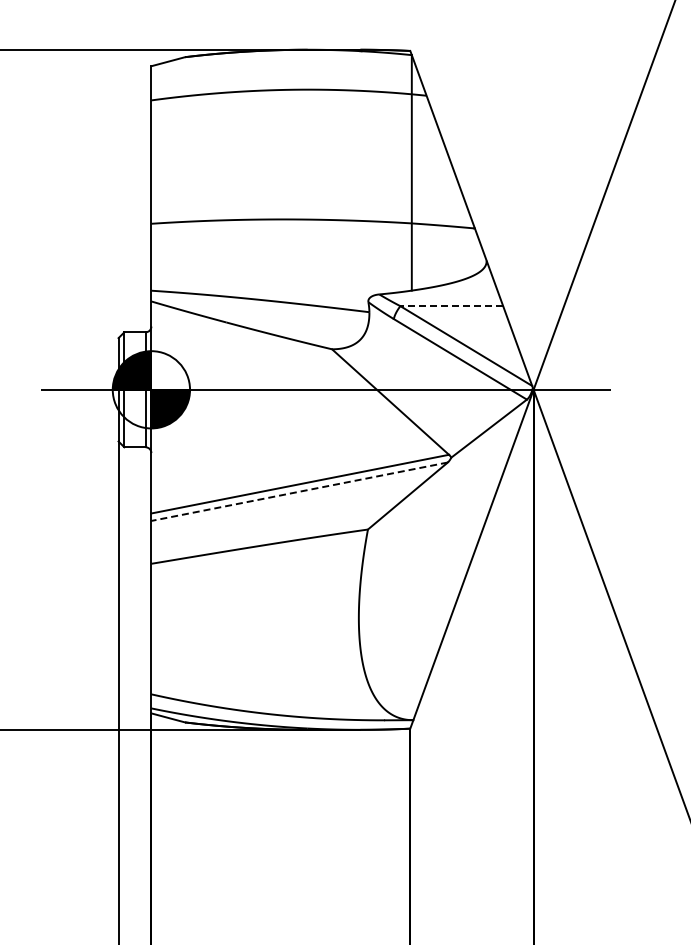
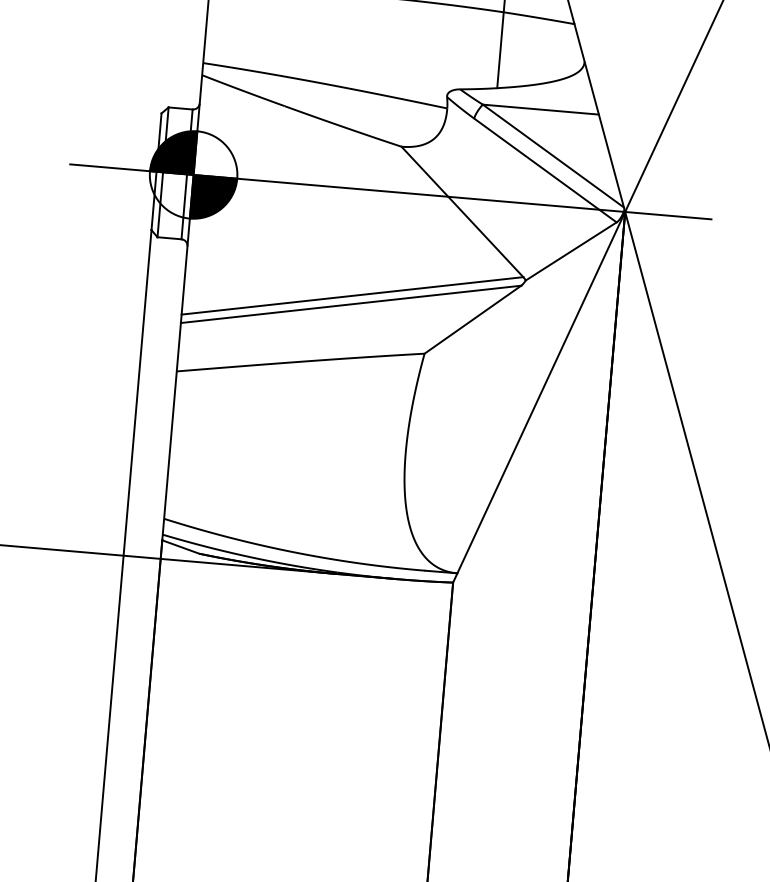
line: (451, 306) -> (540, 109), dashed -> solid
line: (299, 491) -> (350, 304), dashed -> solid

